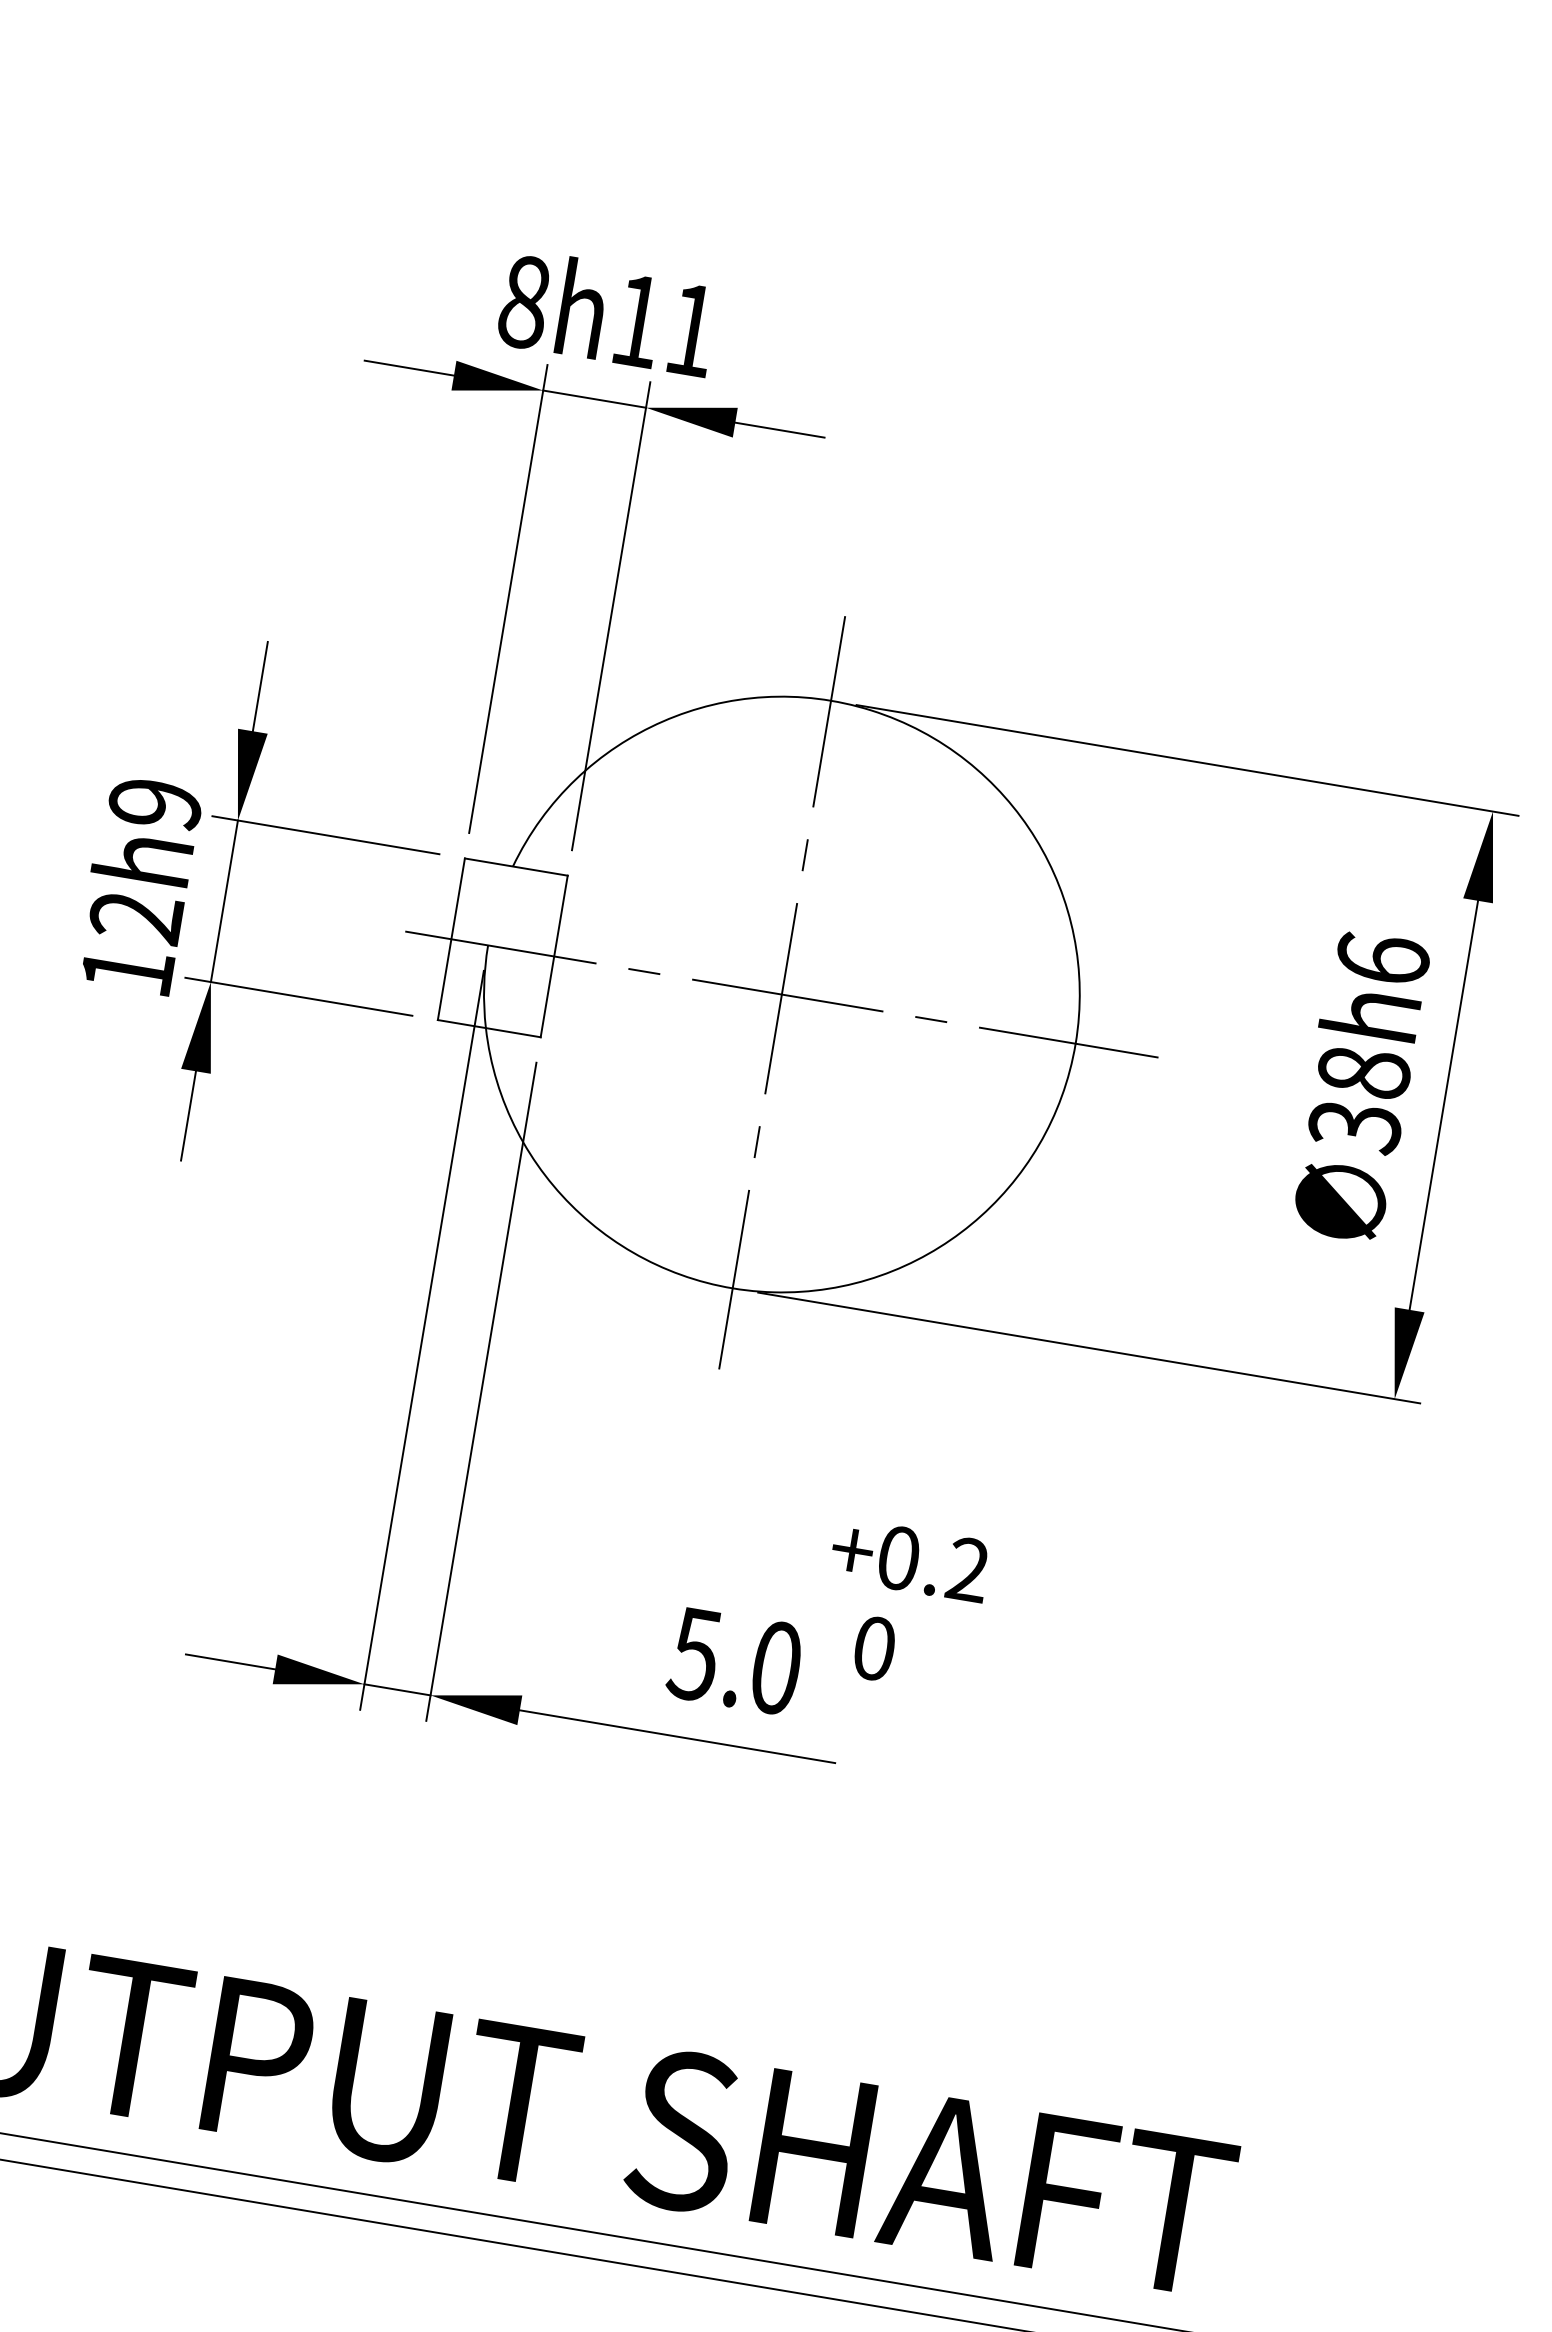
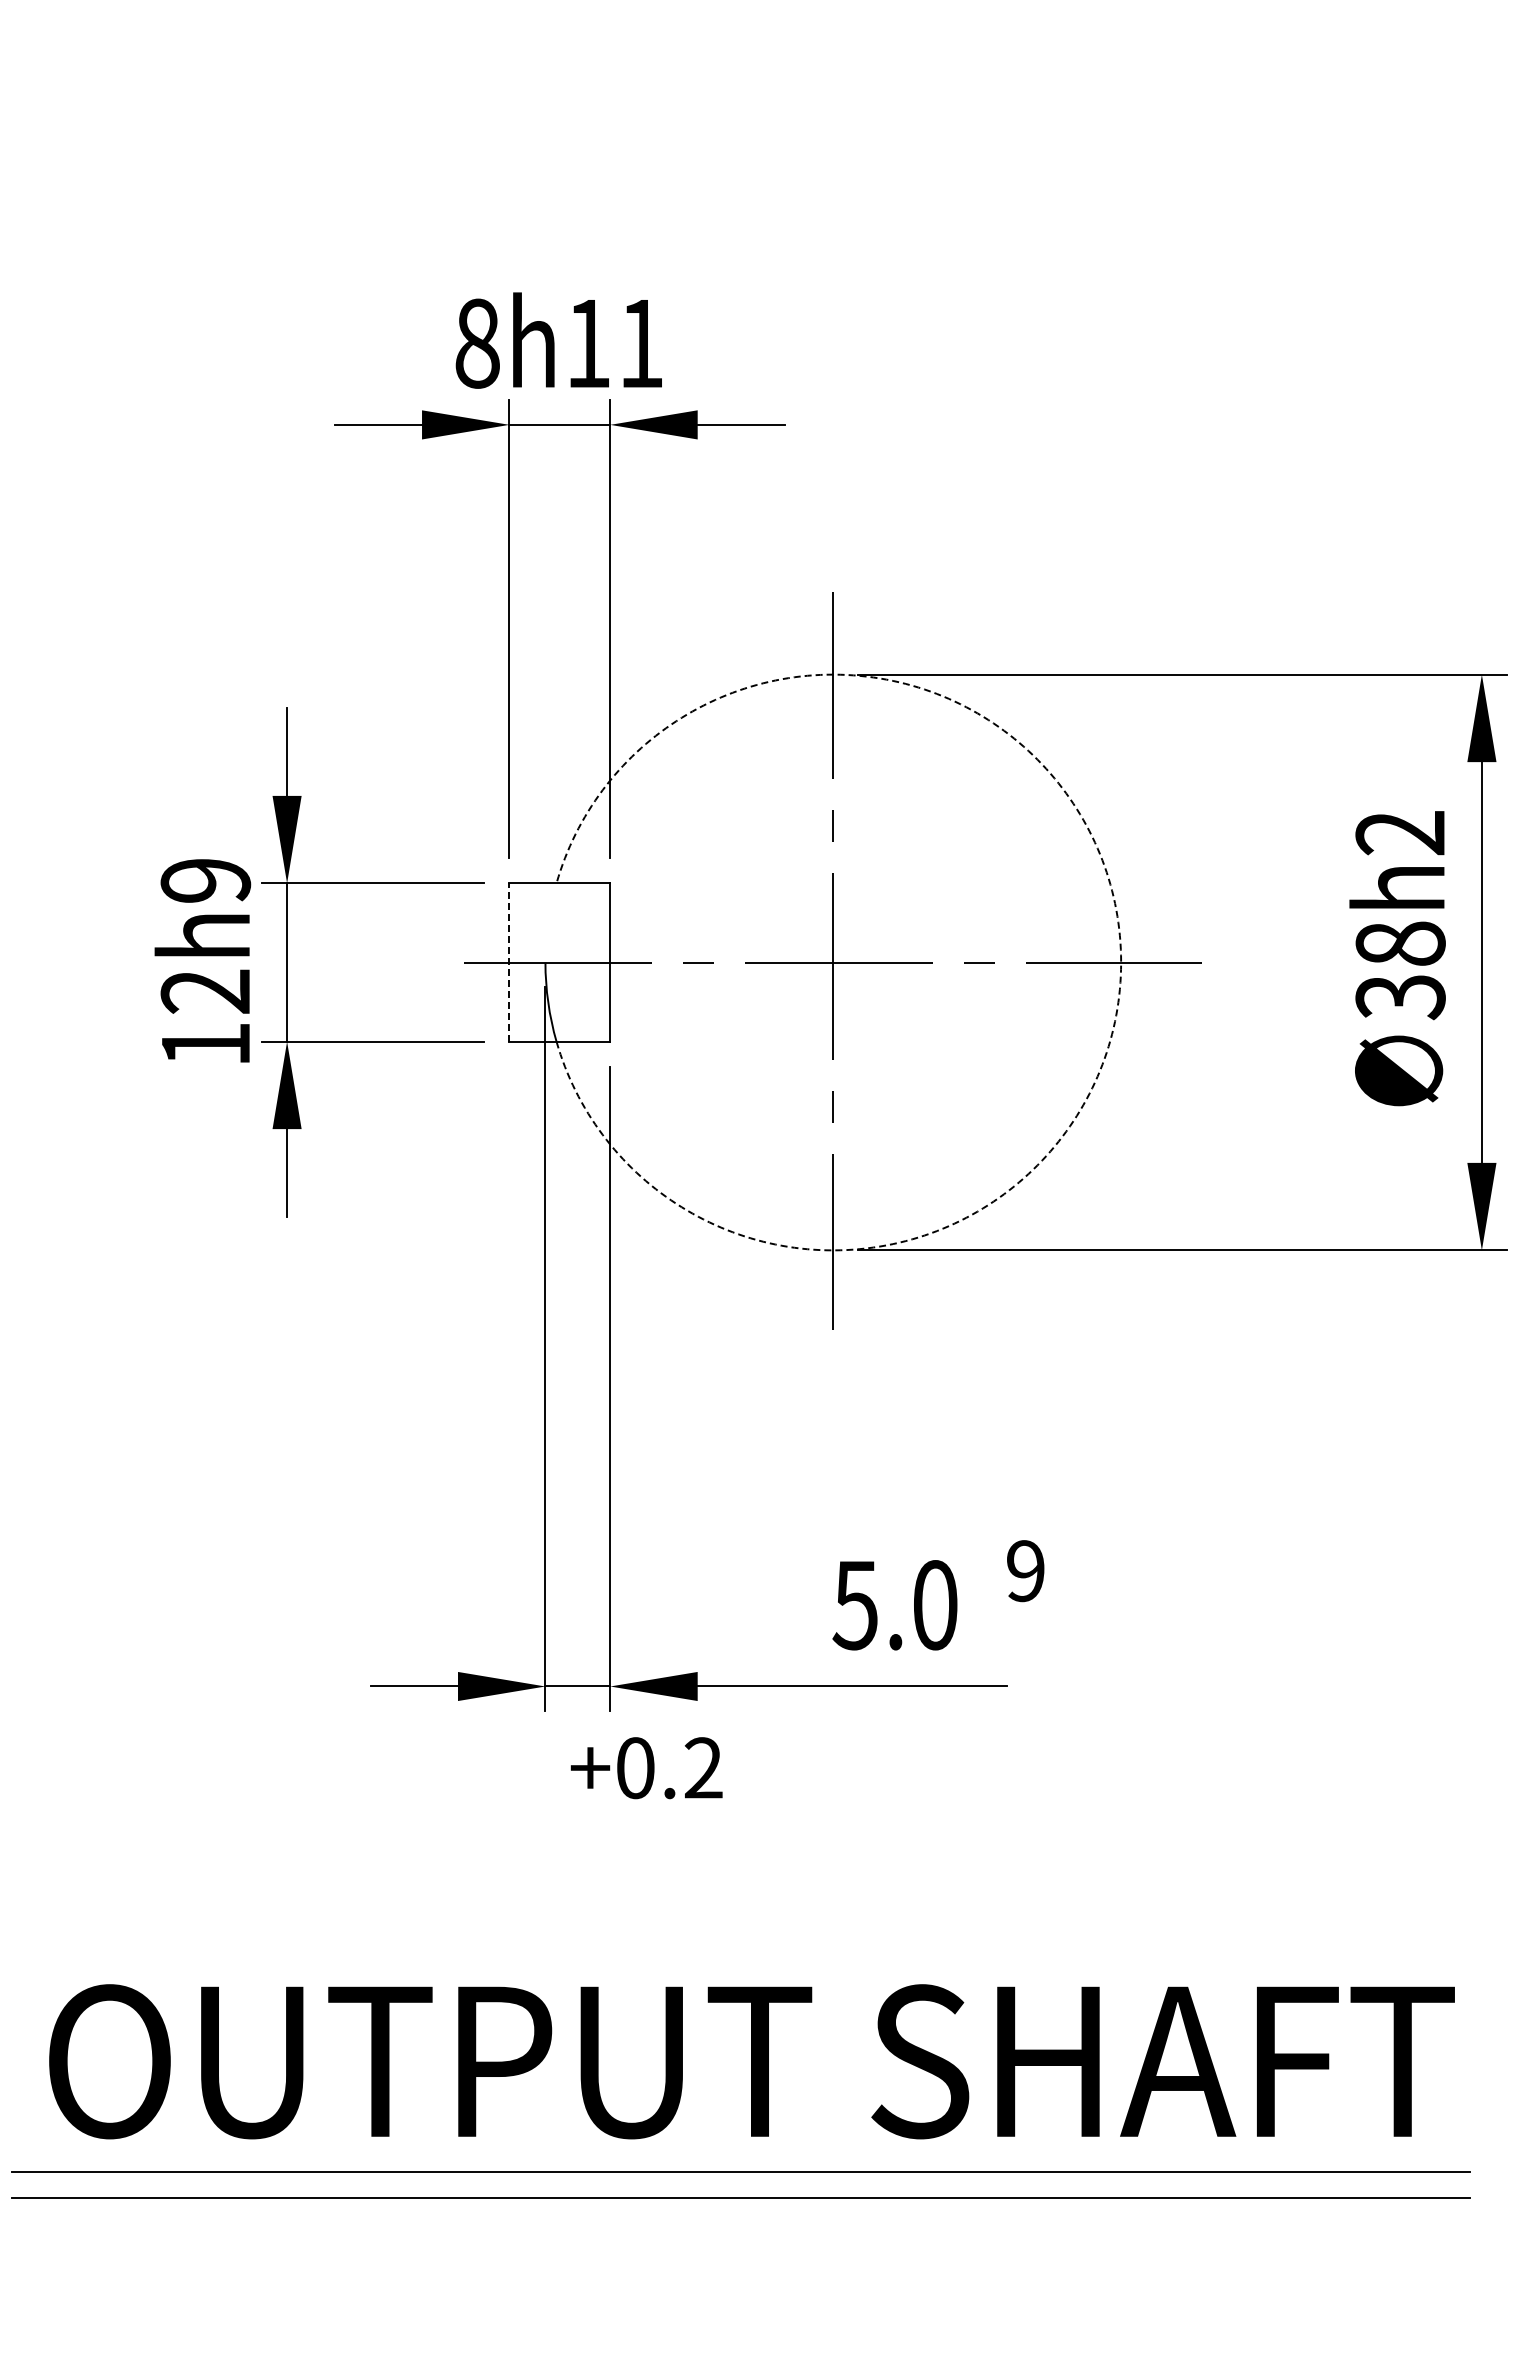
line: (451, 939) -> (509, 962), solid -> dashed
text: (1382, 958) -> (1400, 832), 38h6 -> 38h2
arc: (1076, 1043) -> (1121, 962), solid -> dashed
text: (909, 1560) -> (646, 1768), moved
text: (874, 1648) -> (1025, 1571), 0 -> 9

